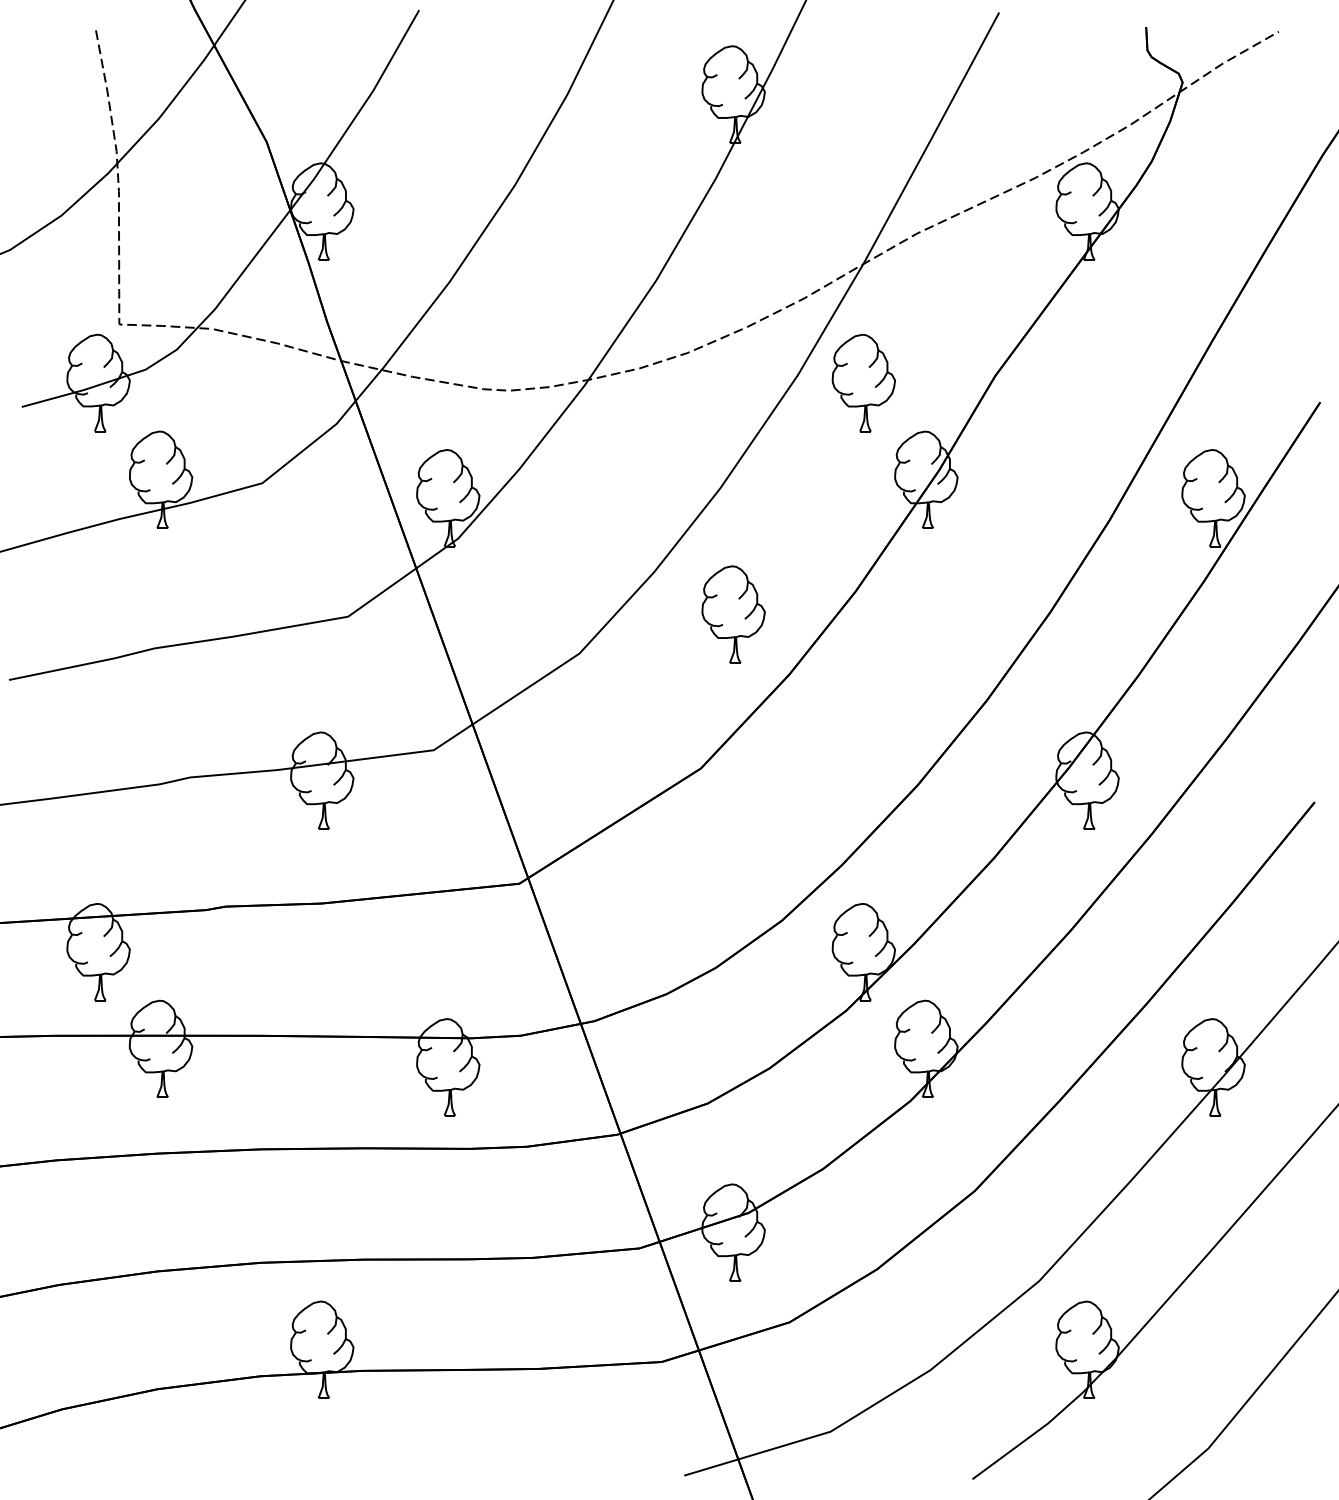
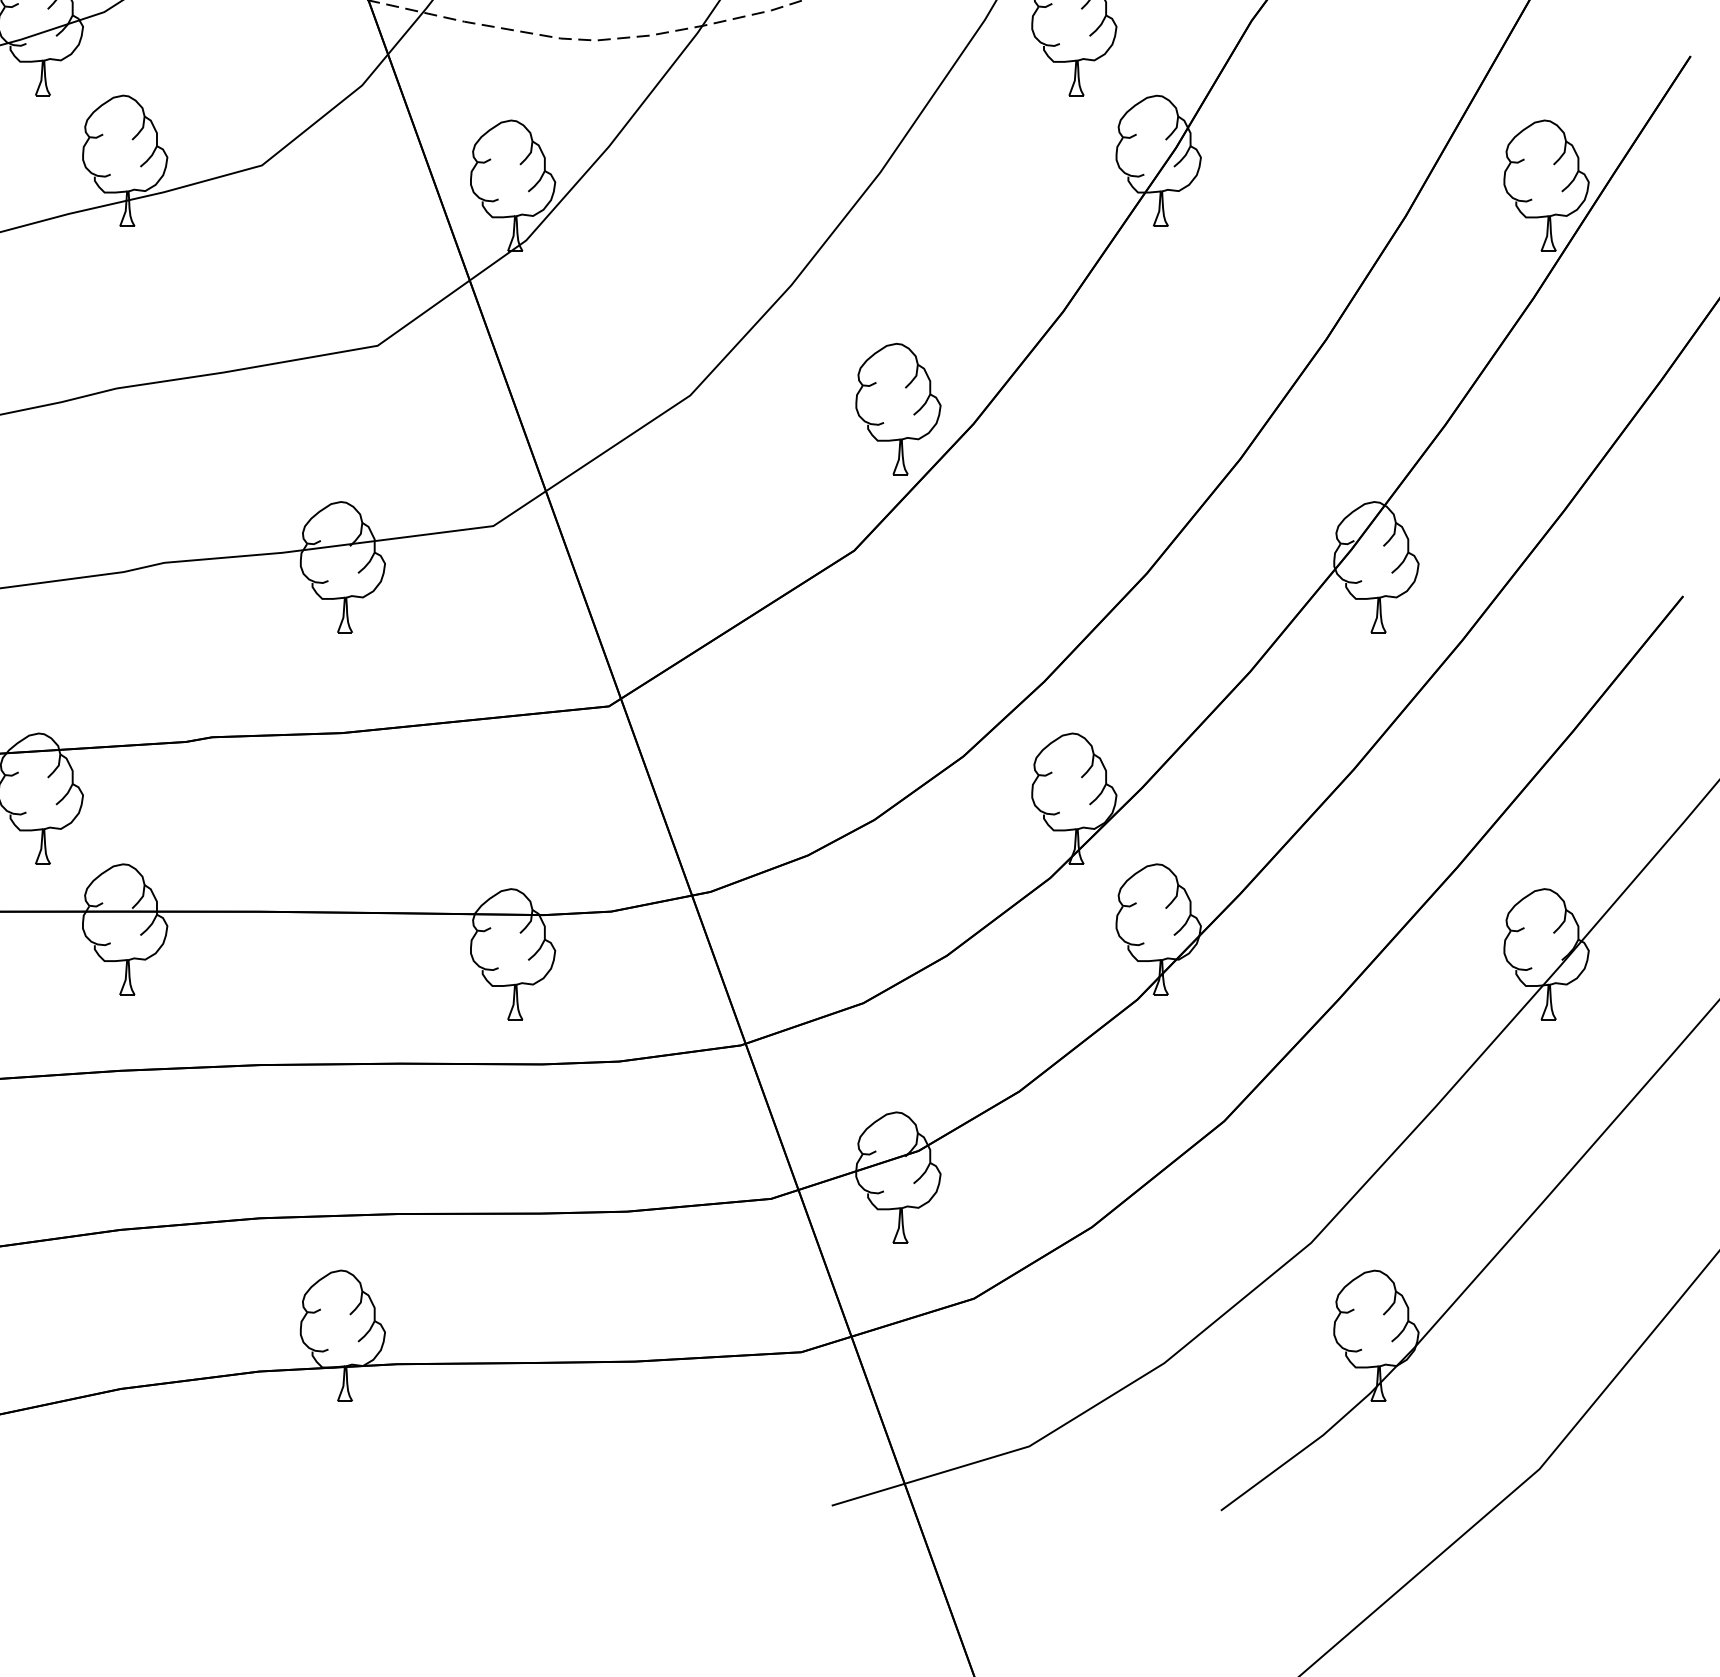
part: (733, 614) -> (898, 408), moved

